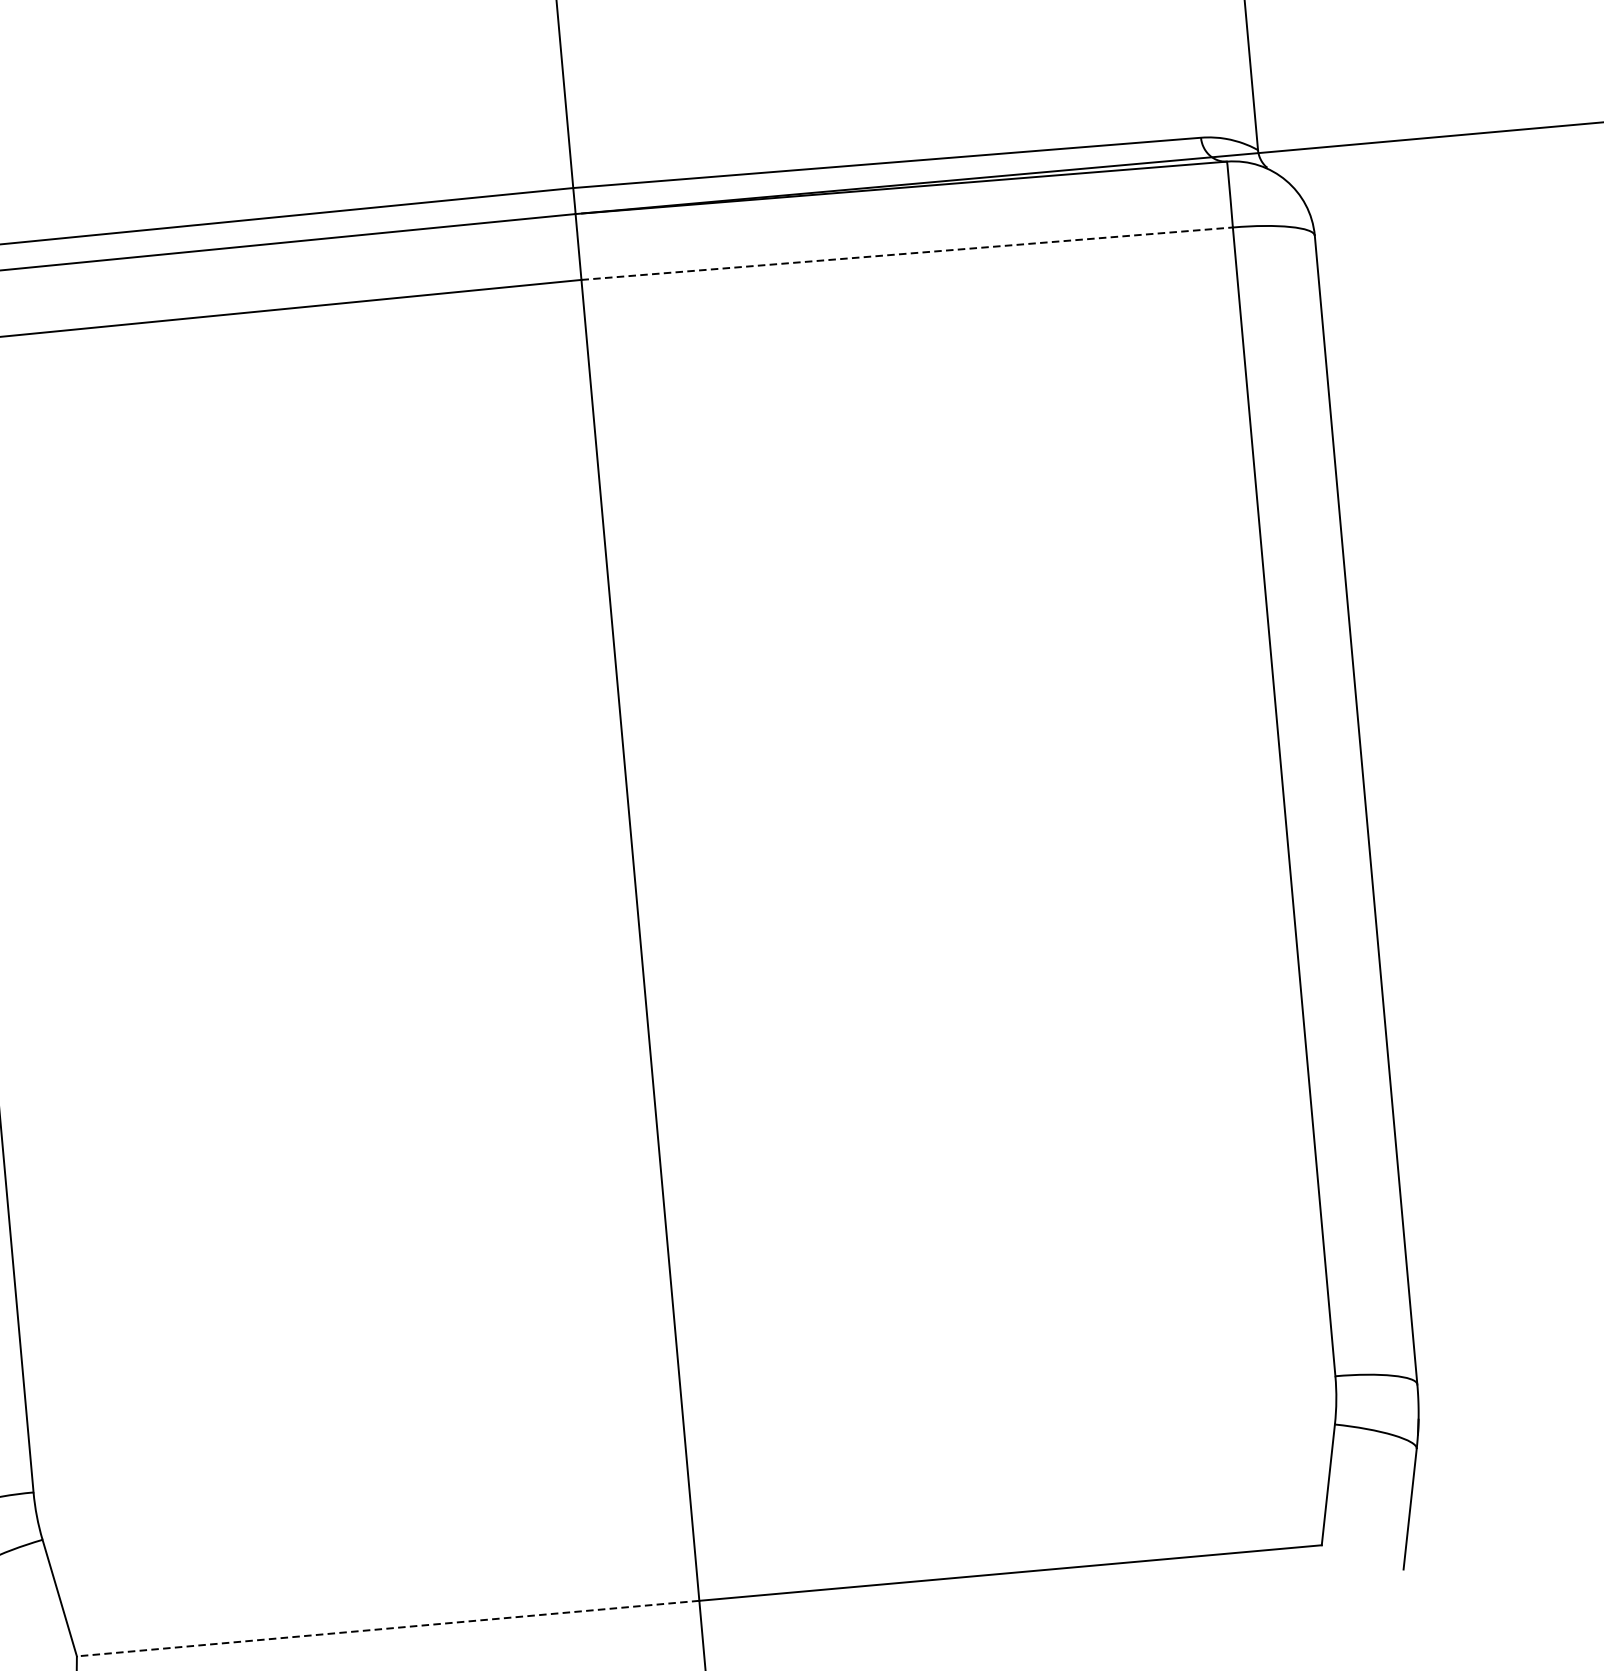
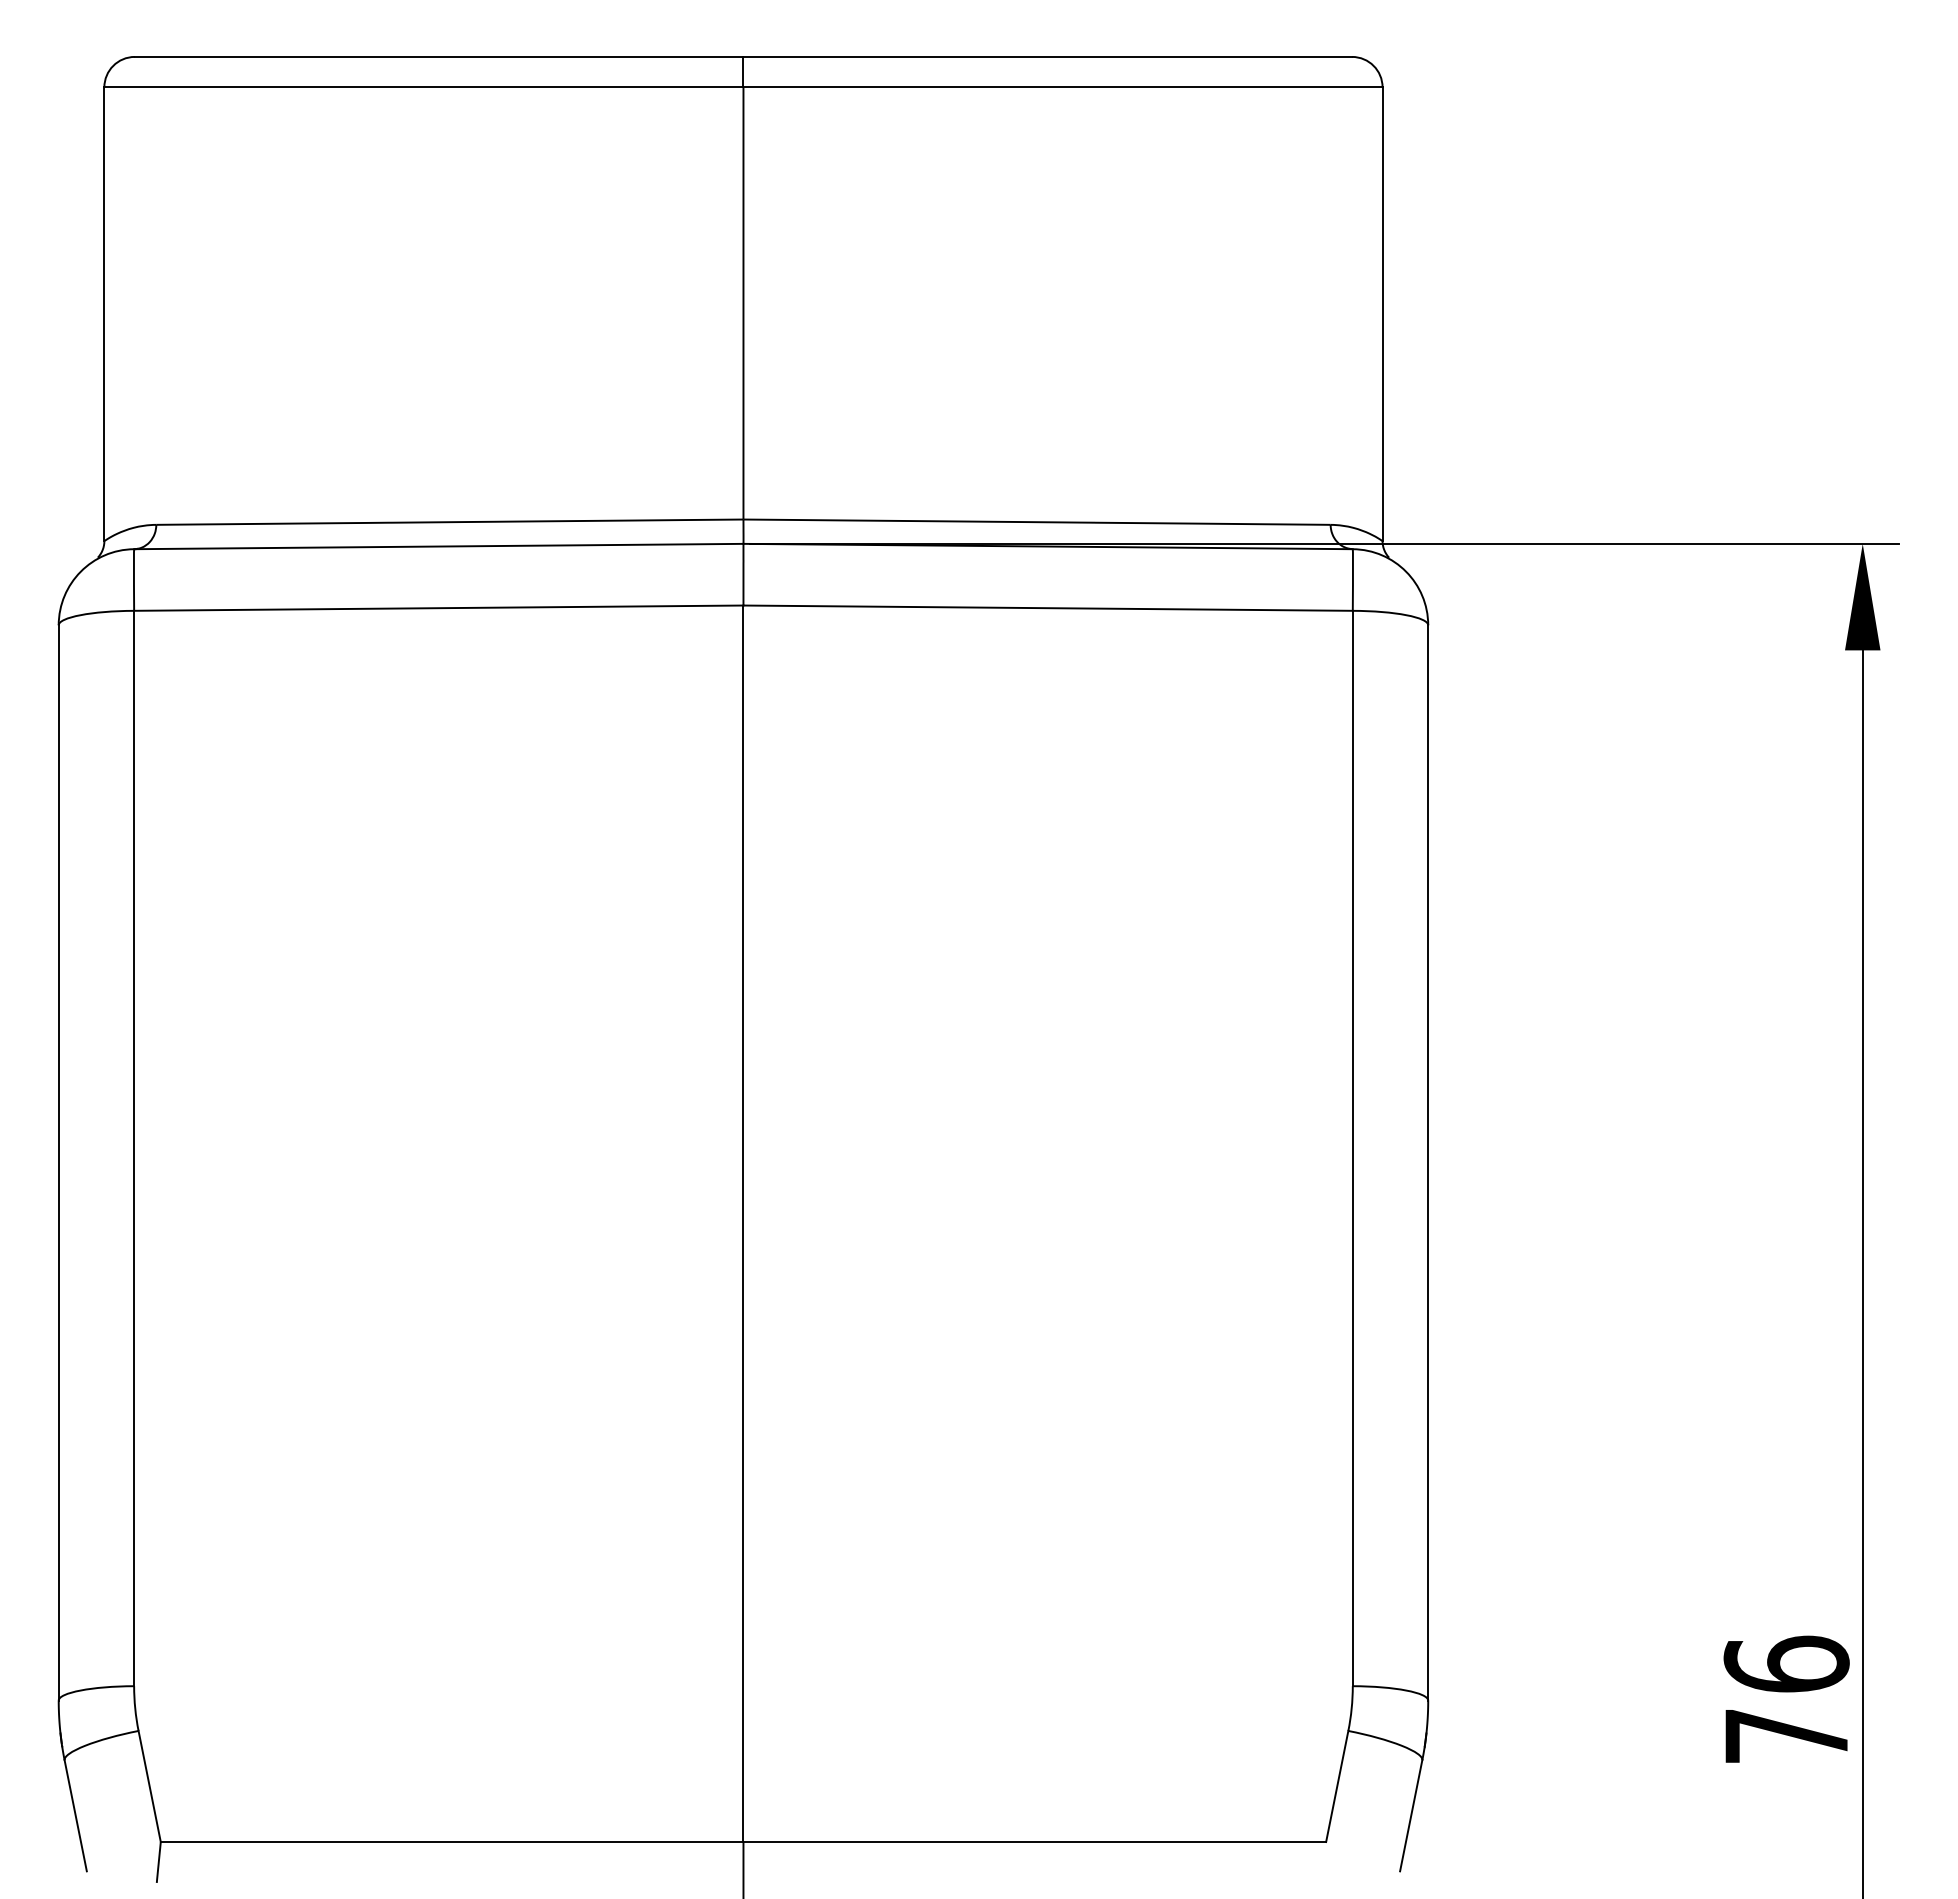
line: (907, 254) -> (1048, 608), dashed -> solid
line: (387, 1629) -> (451, 1842), dashed -> solid

